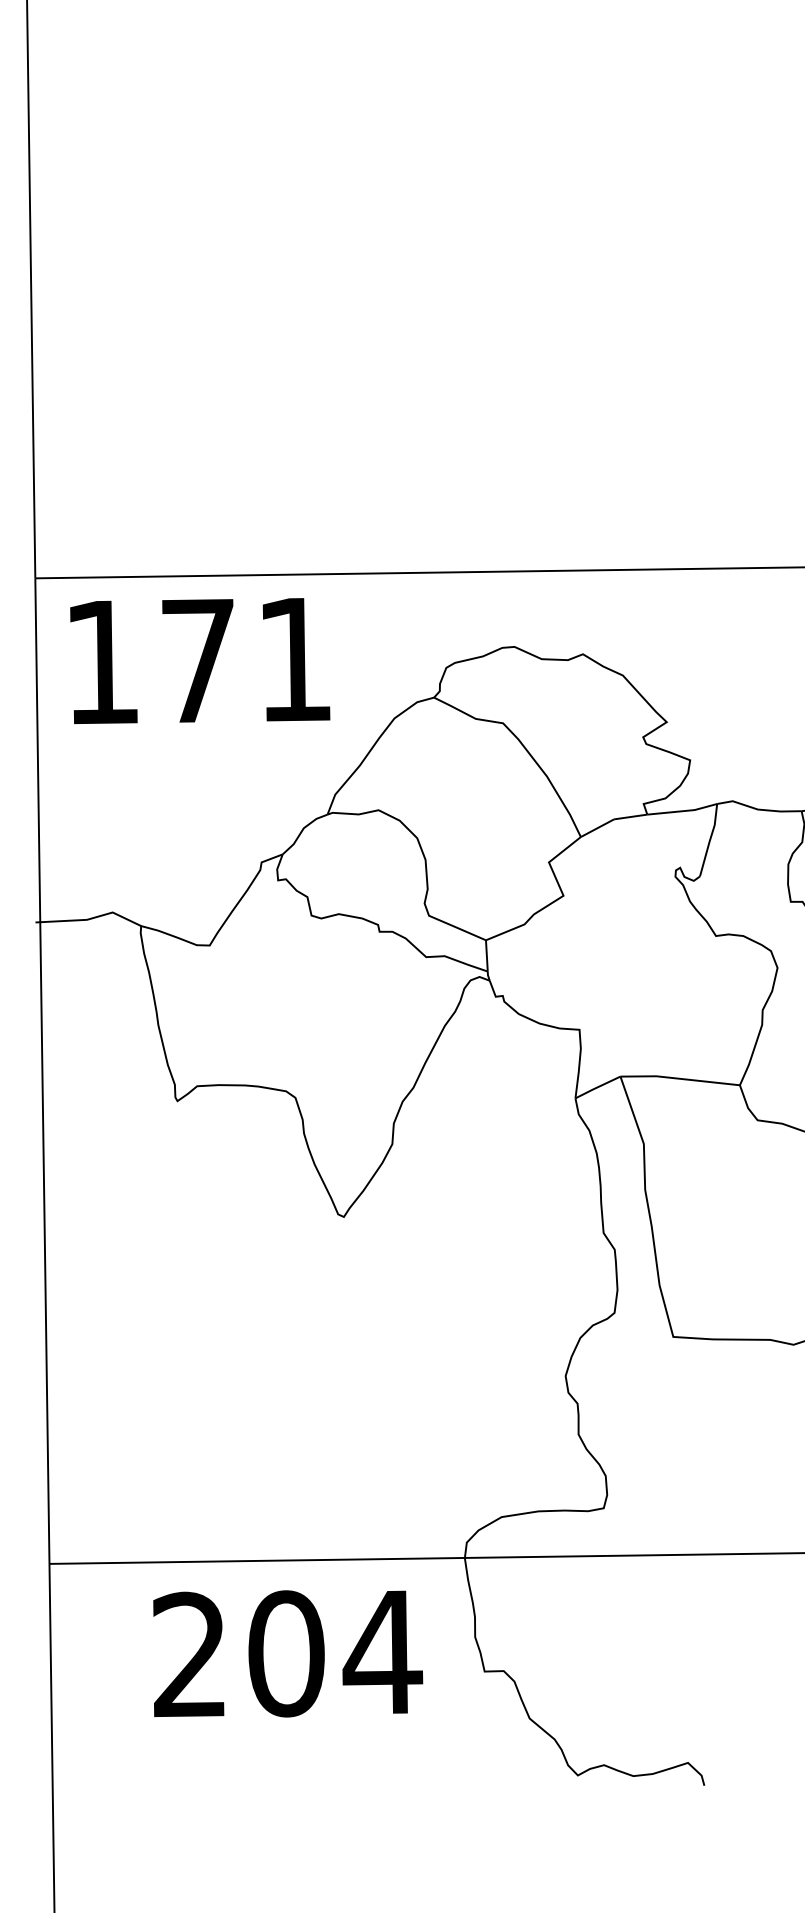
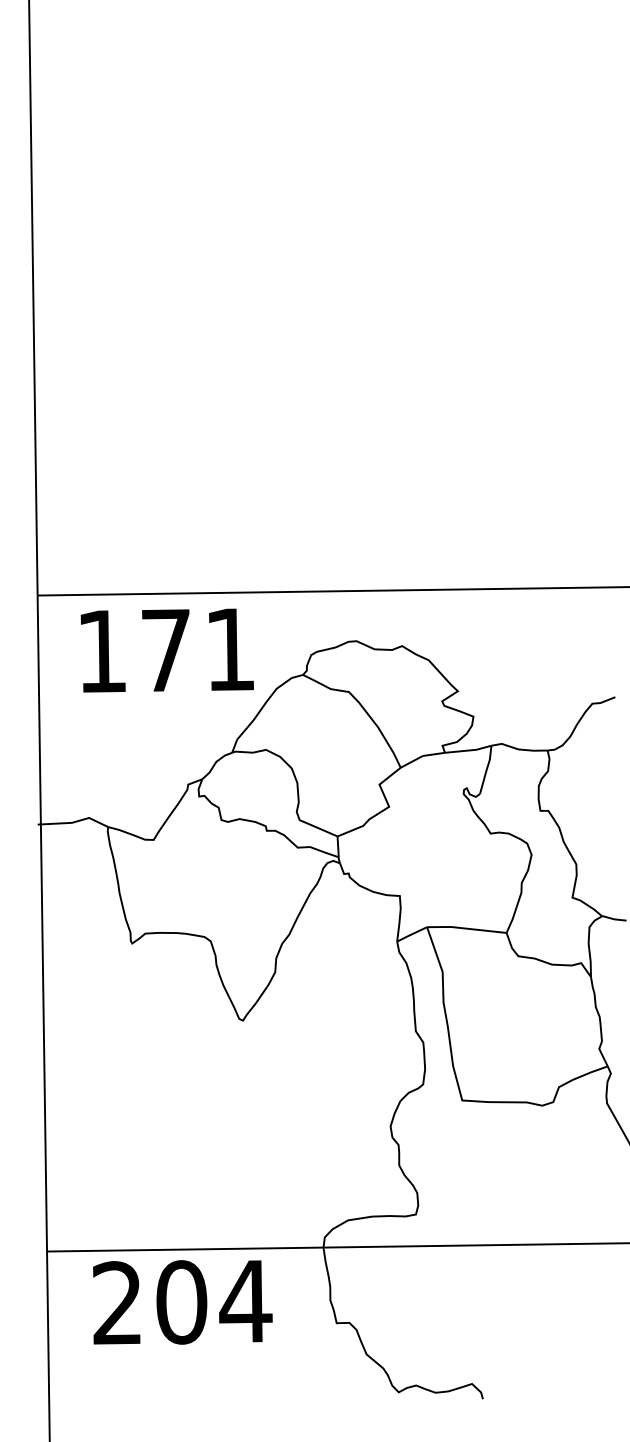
text: (198, 660) -> (166, 650), moved
text: (287, 1653) -> (182, 1302), moved

